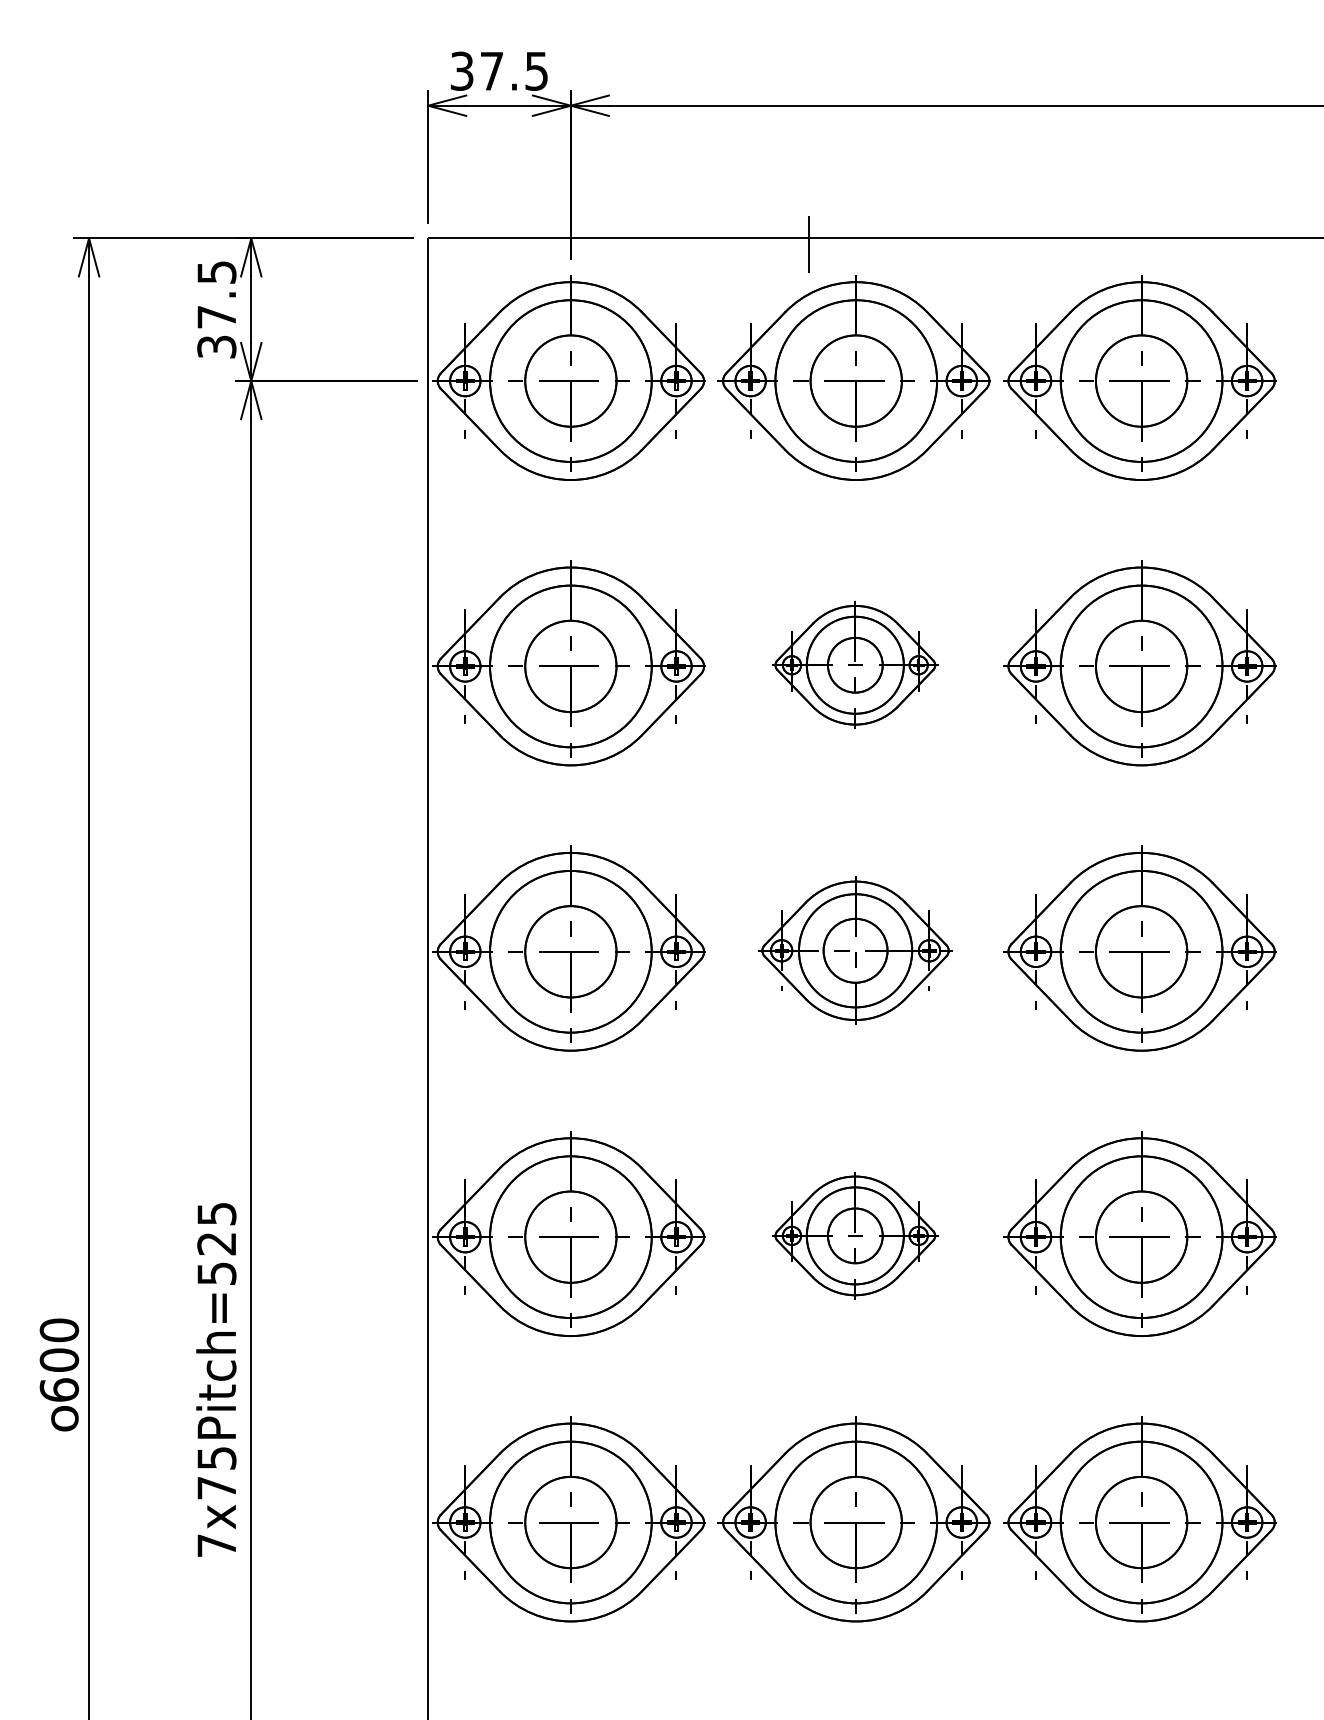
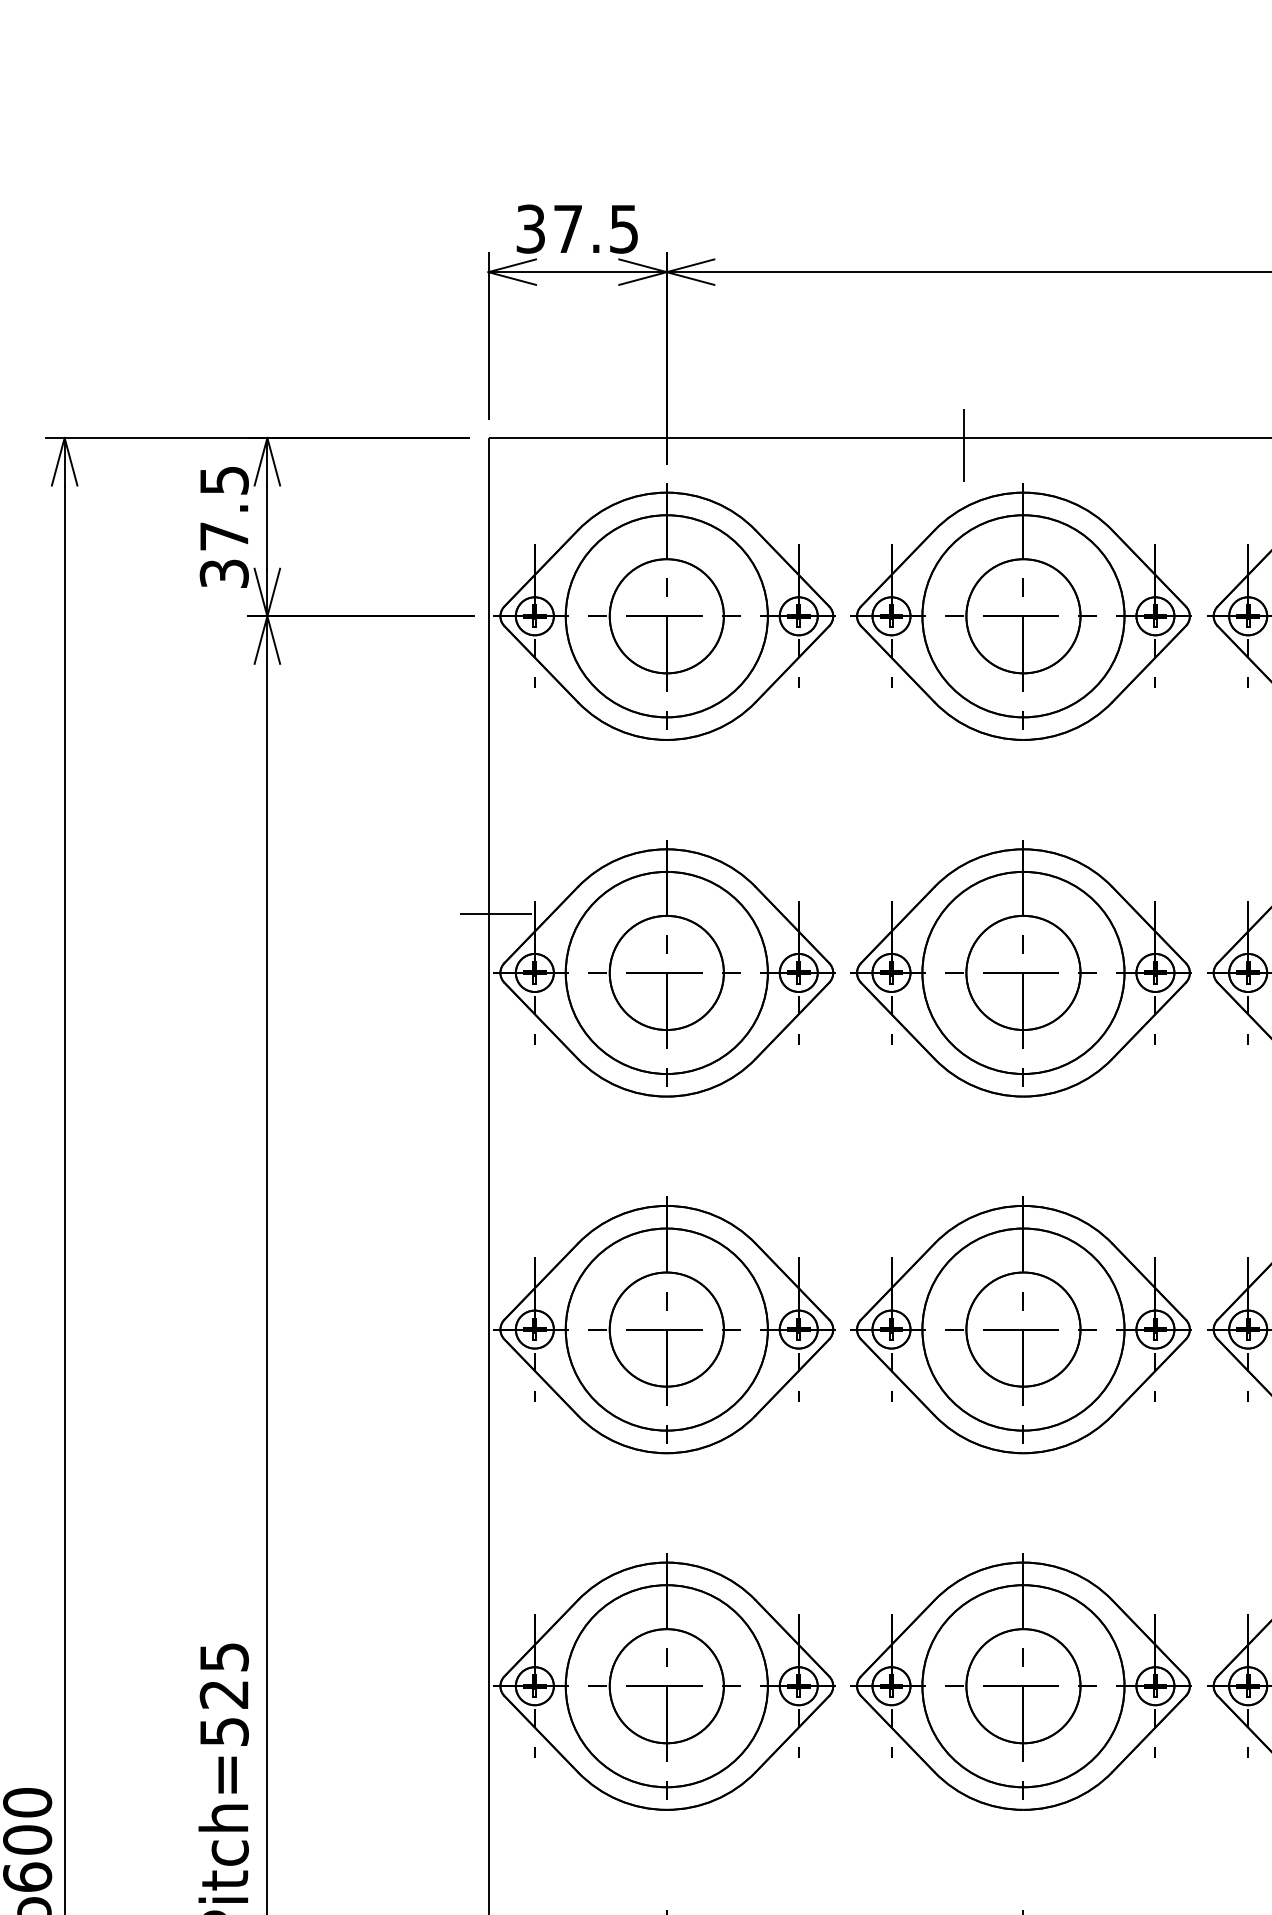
line: (434, 618) -> (496, 913), added
part: (853, 663) -> (1020, 969), size x1.67
part: (853, 948) -> (1020, 1325), size x1.43
part: (853, 1233) -> (1020, 1681), size x1.67

